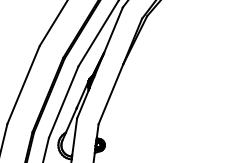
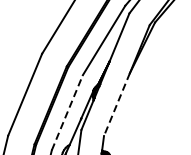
line: (110, 94) -> (116, 104), solid -> dashed
line: (63, 102) -> (67, 113), solid -> dashed

